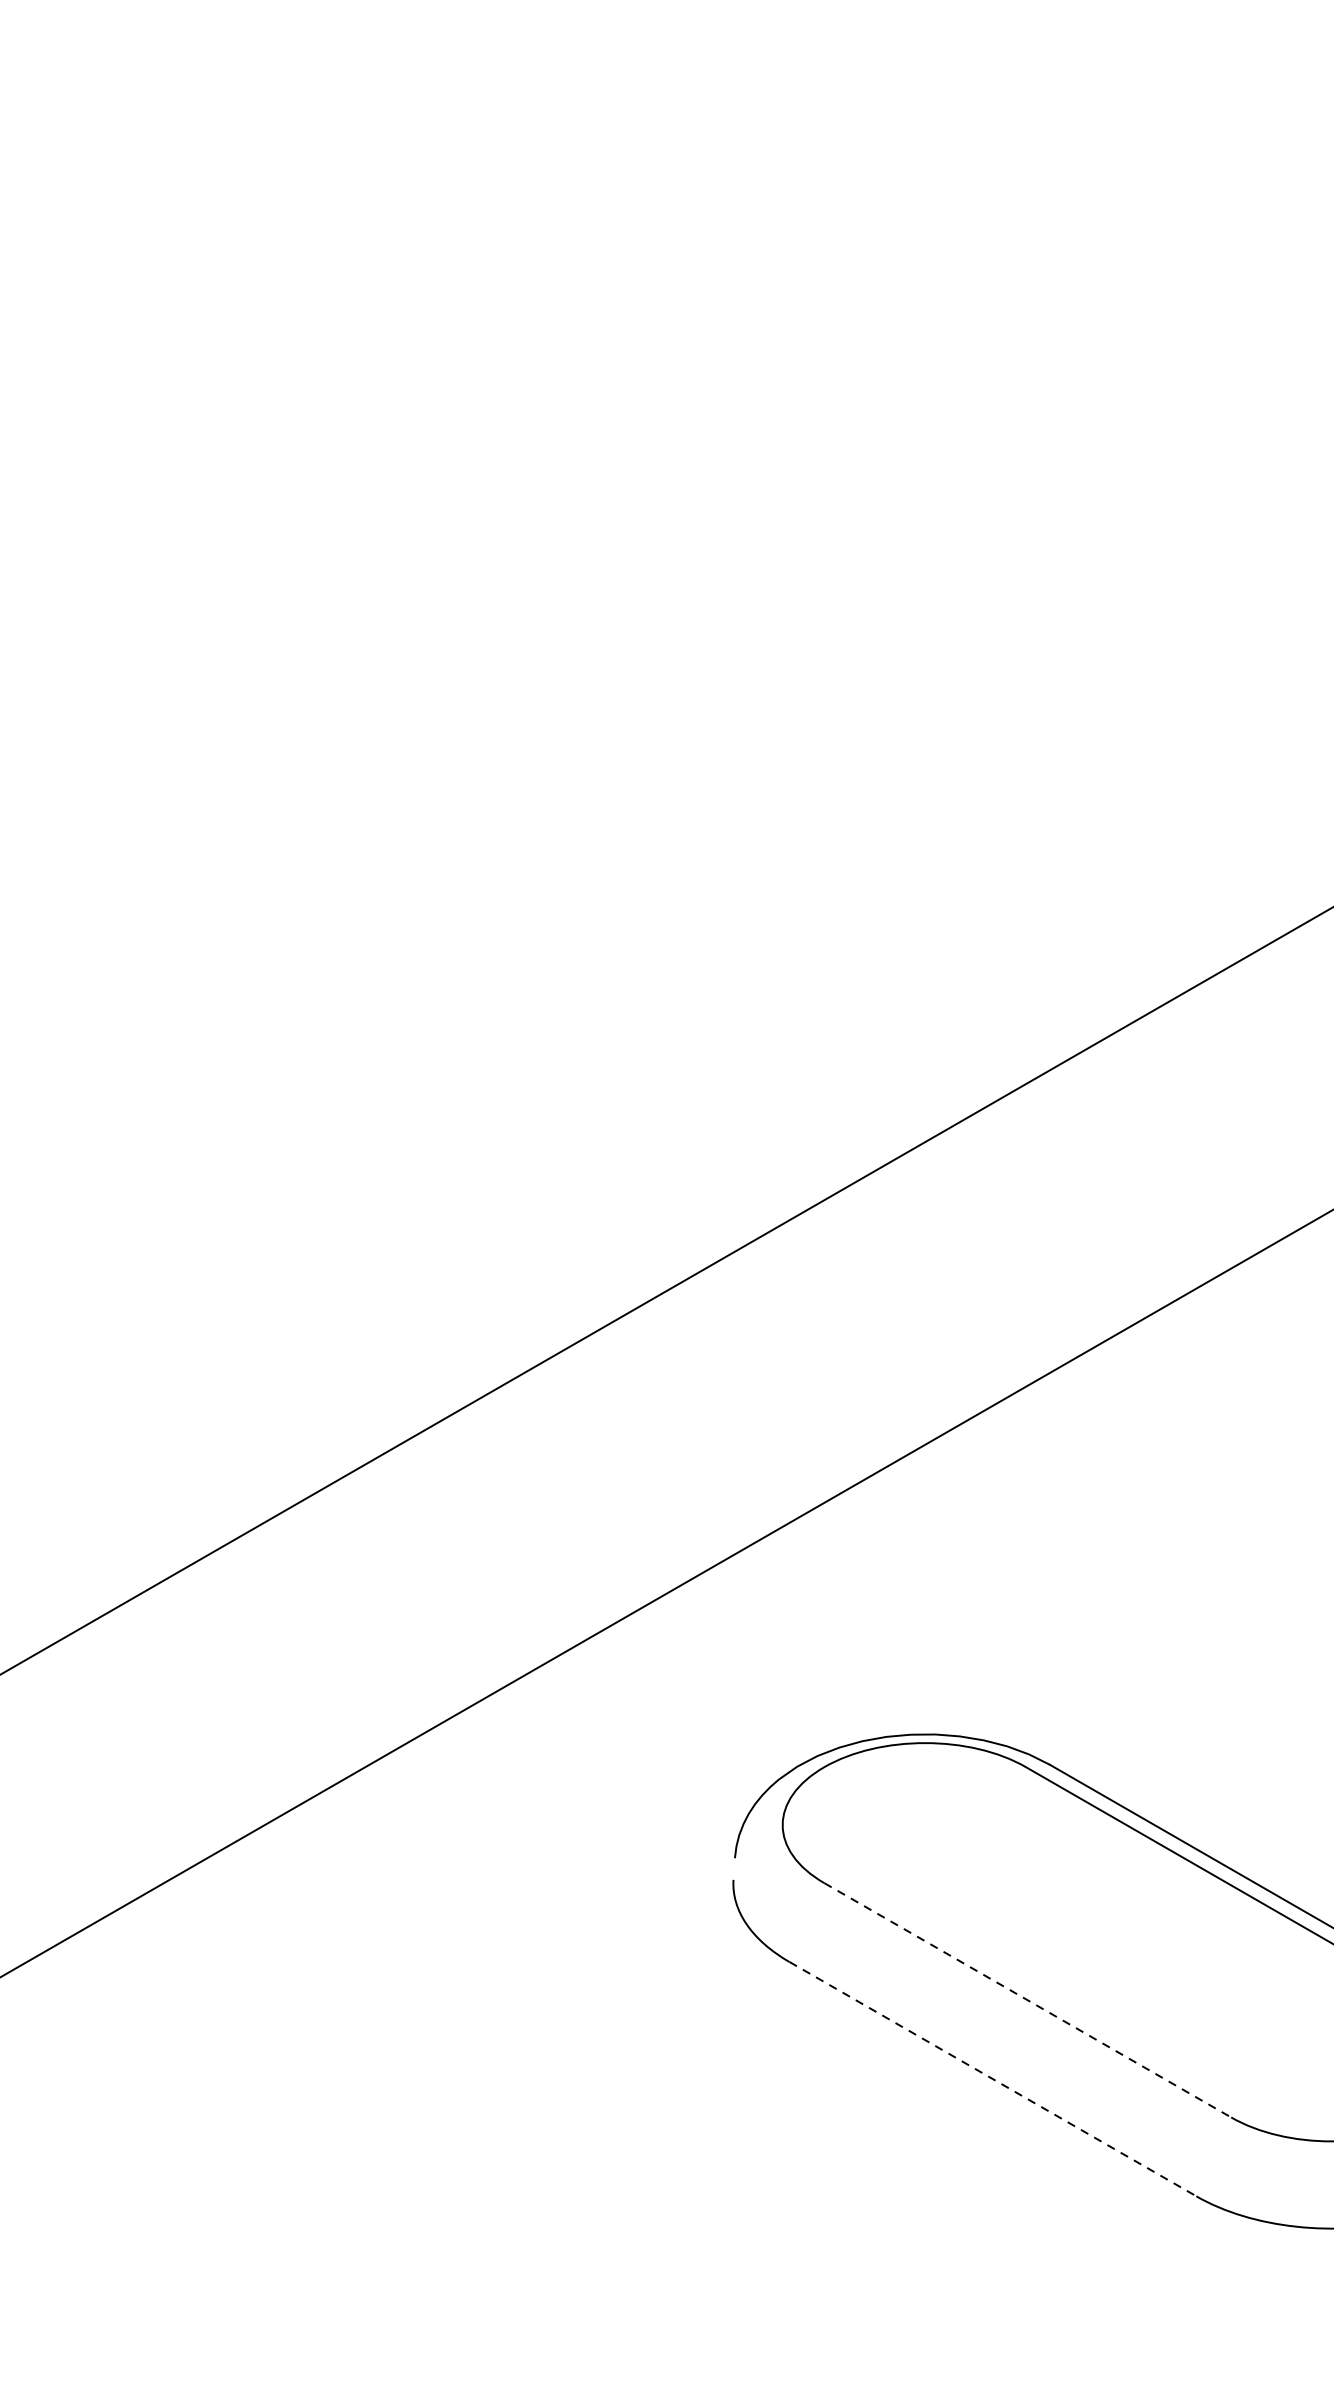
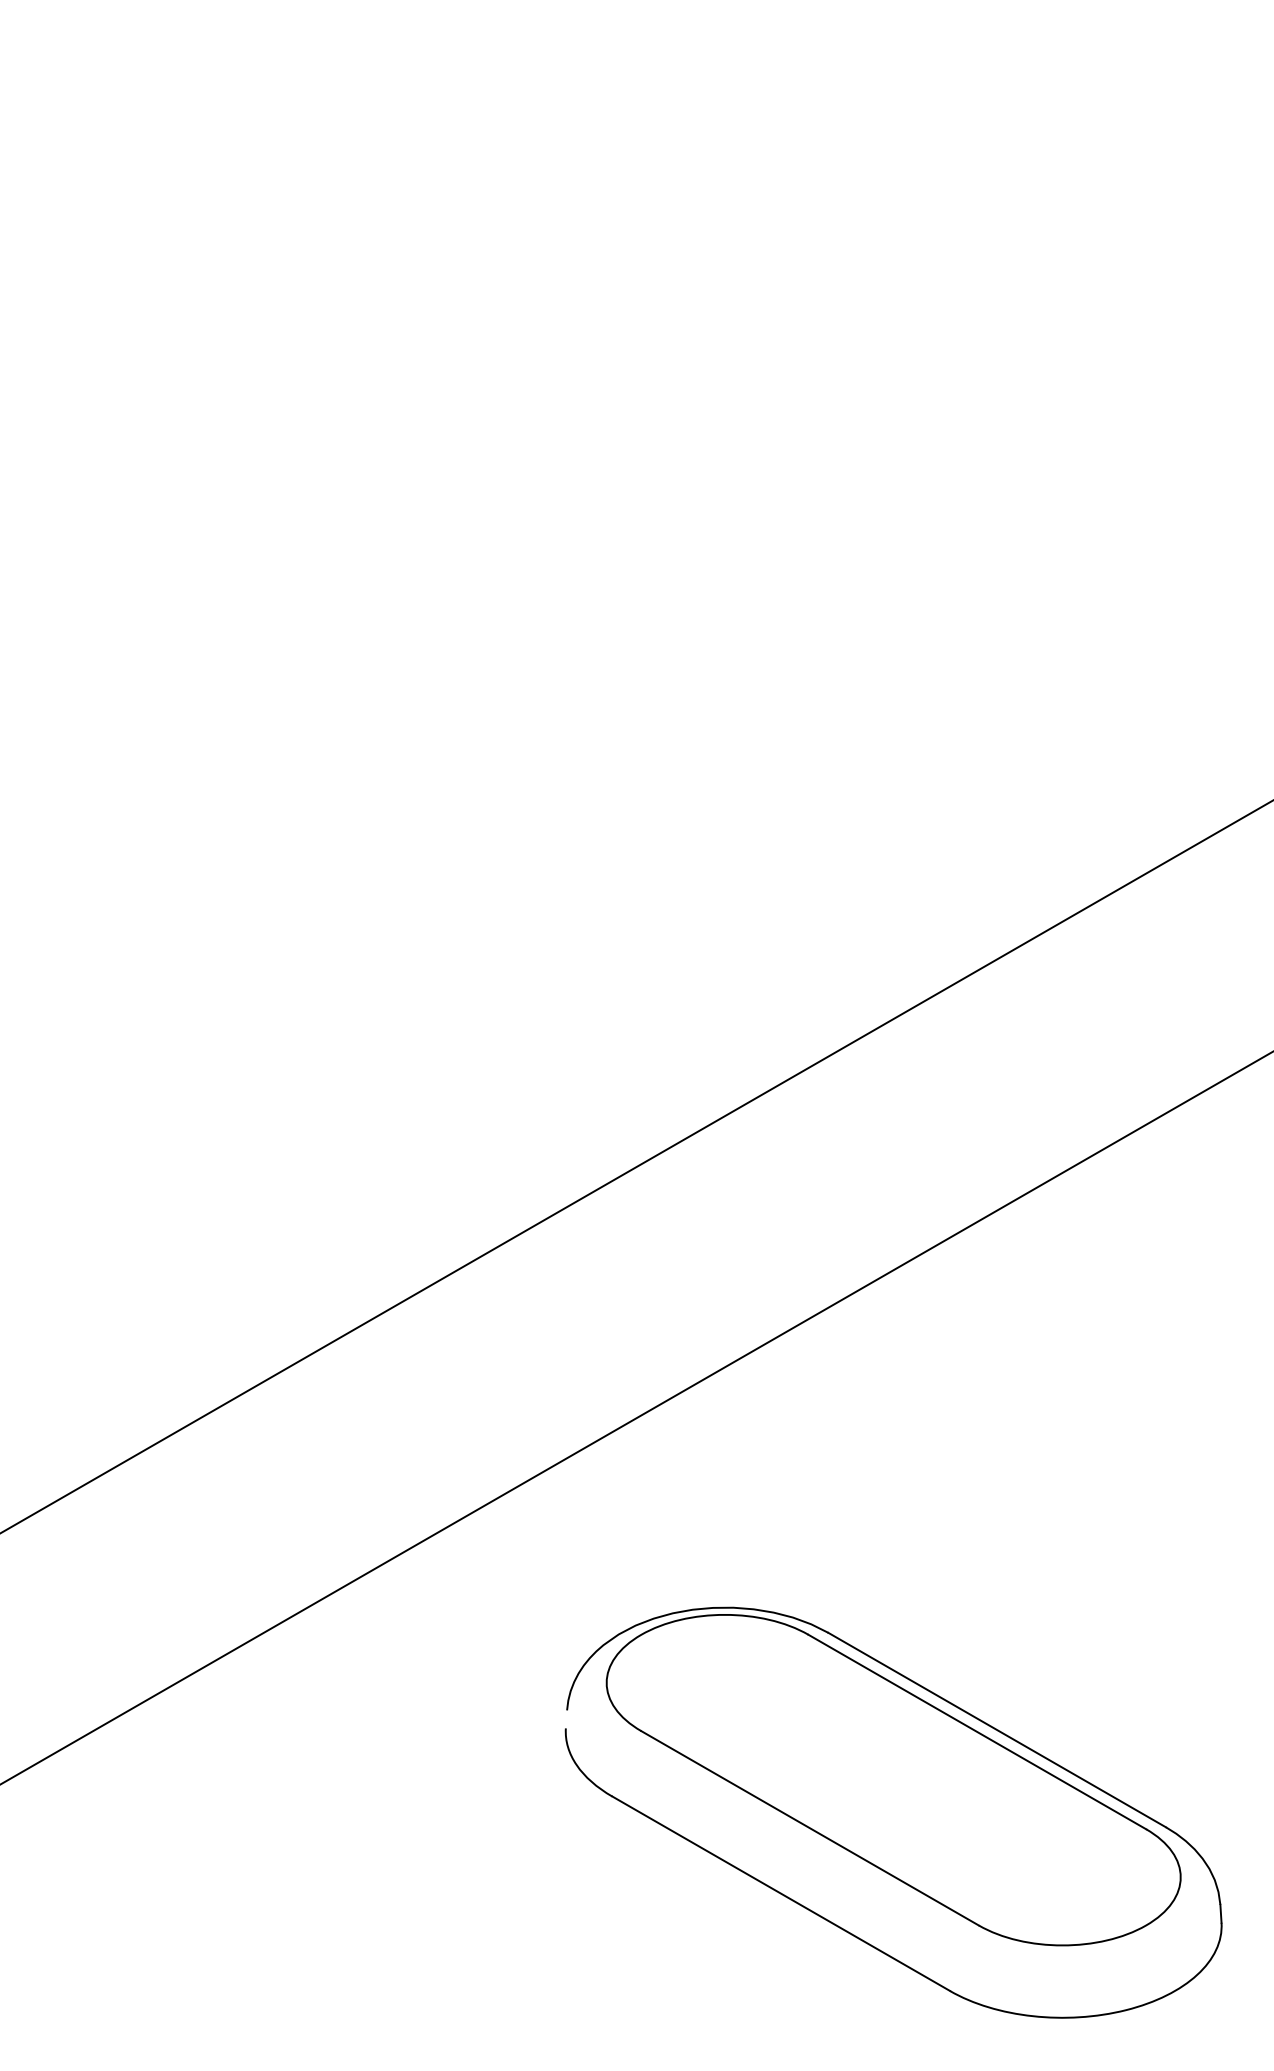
line: (1028, 2000) -> (810, 1828), dashed -> solid
line: (993, 2078) -> (781, 1893), dashed -> solid

